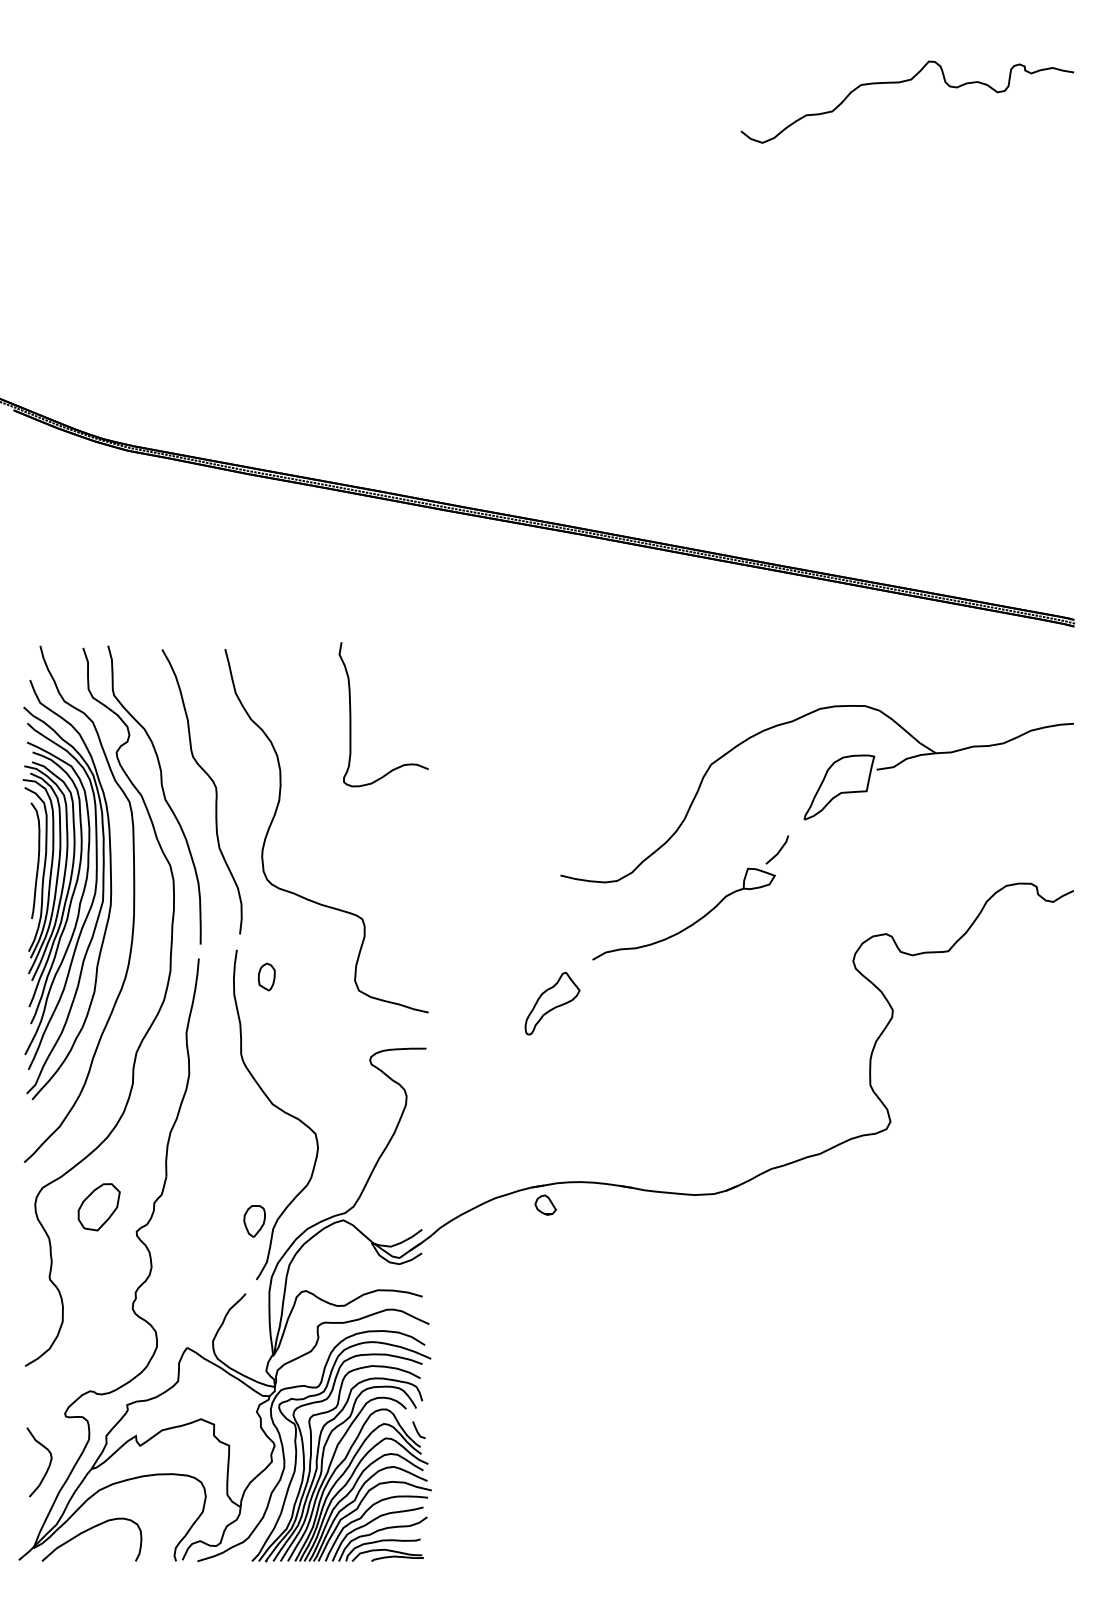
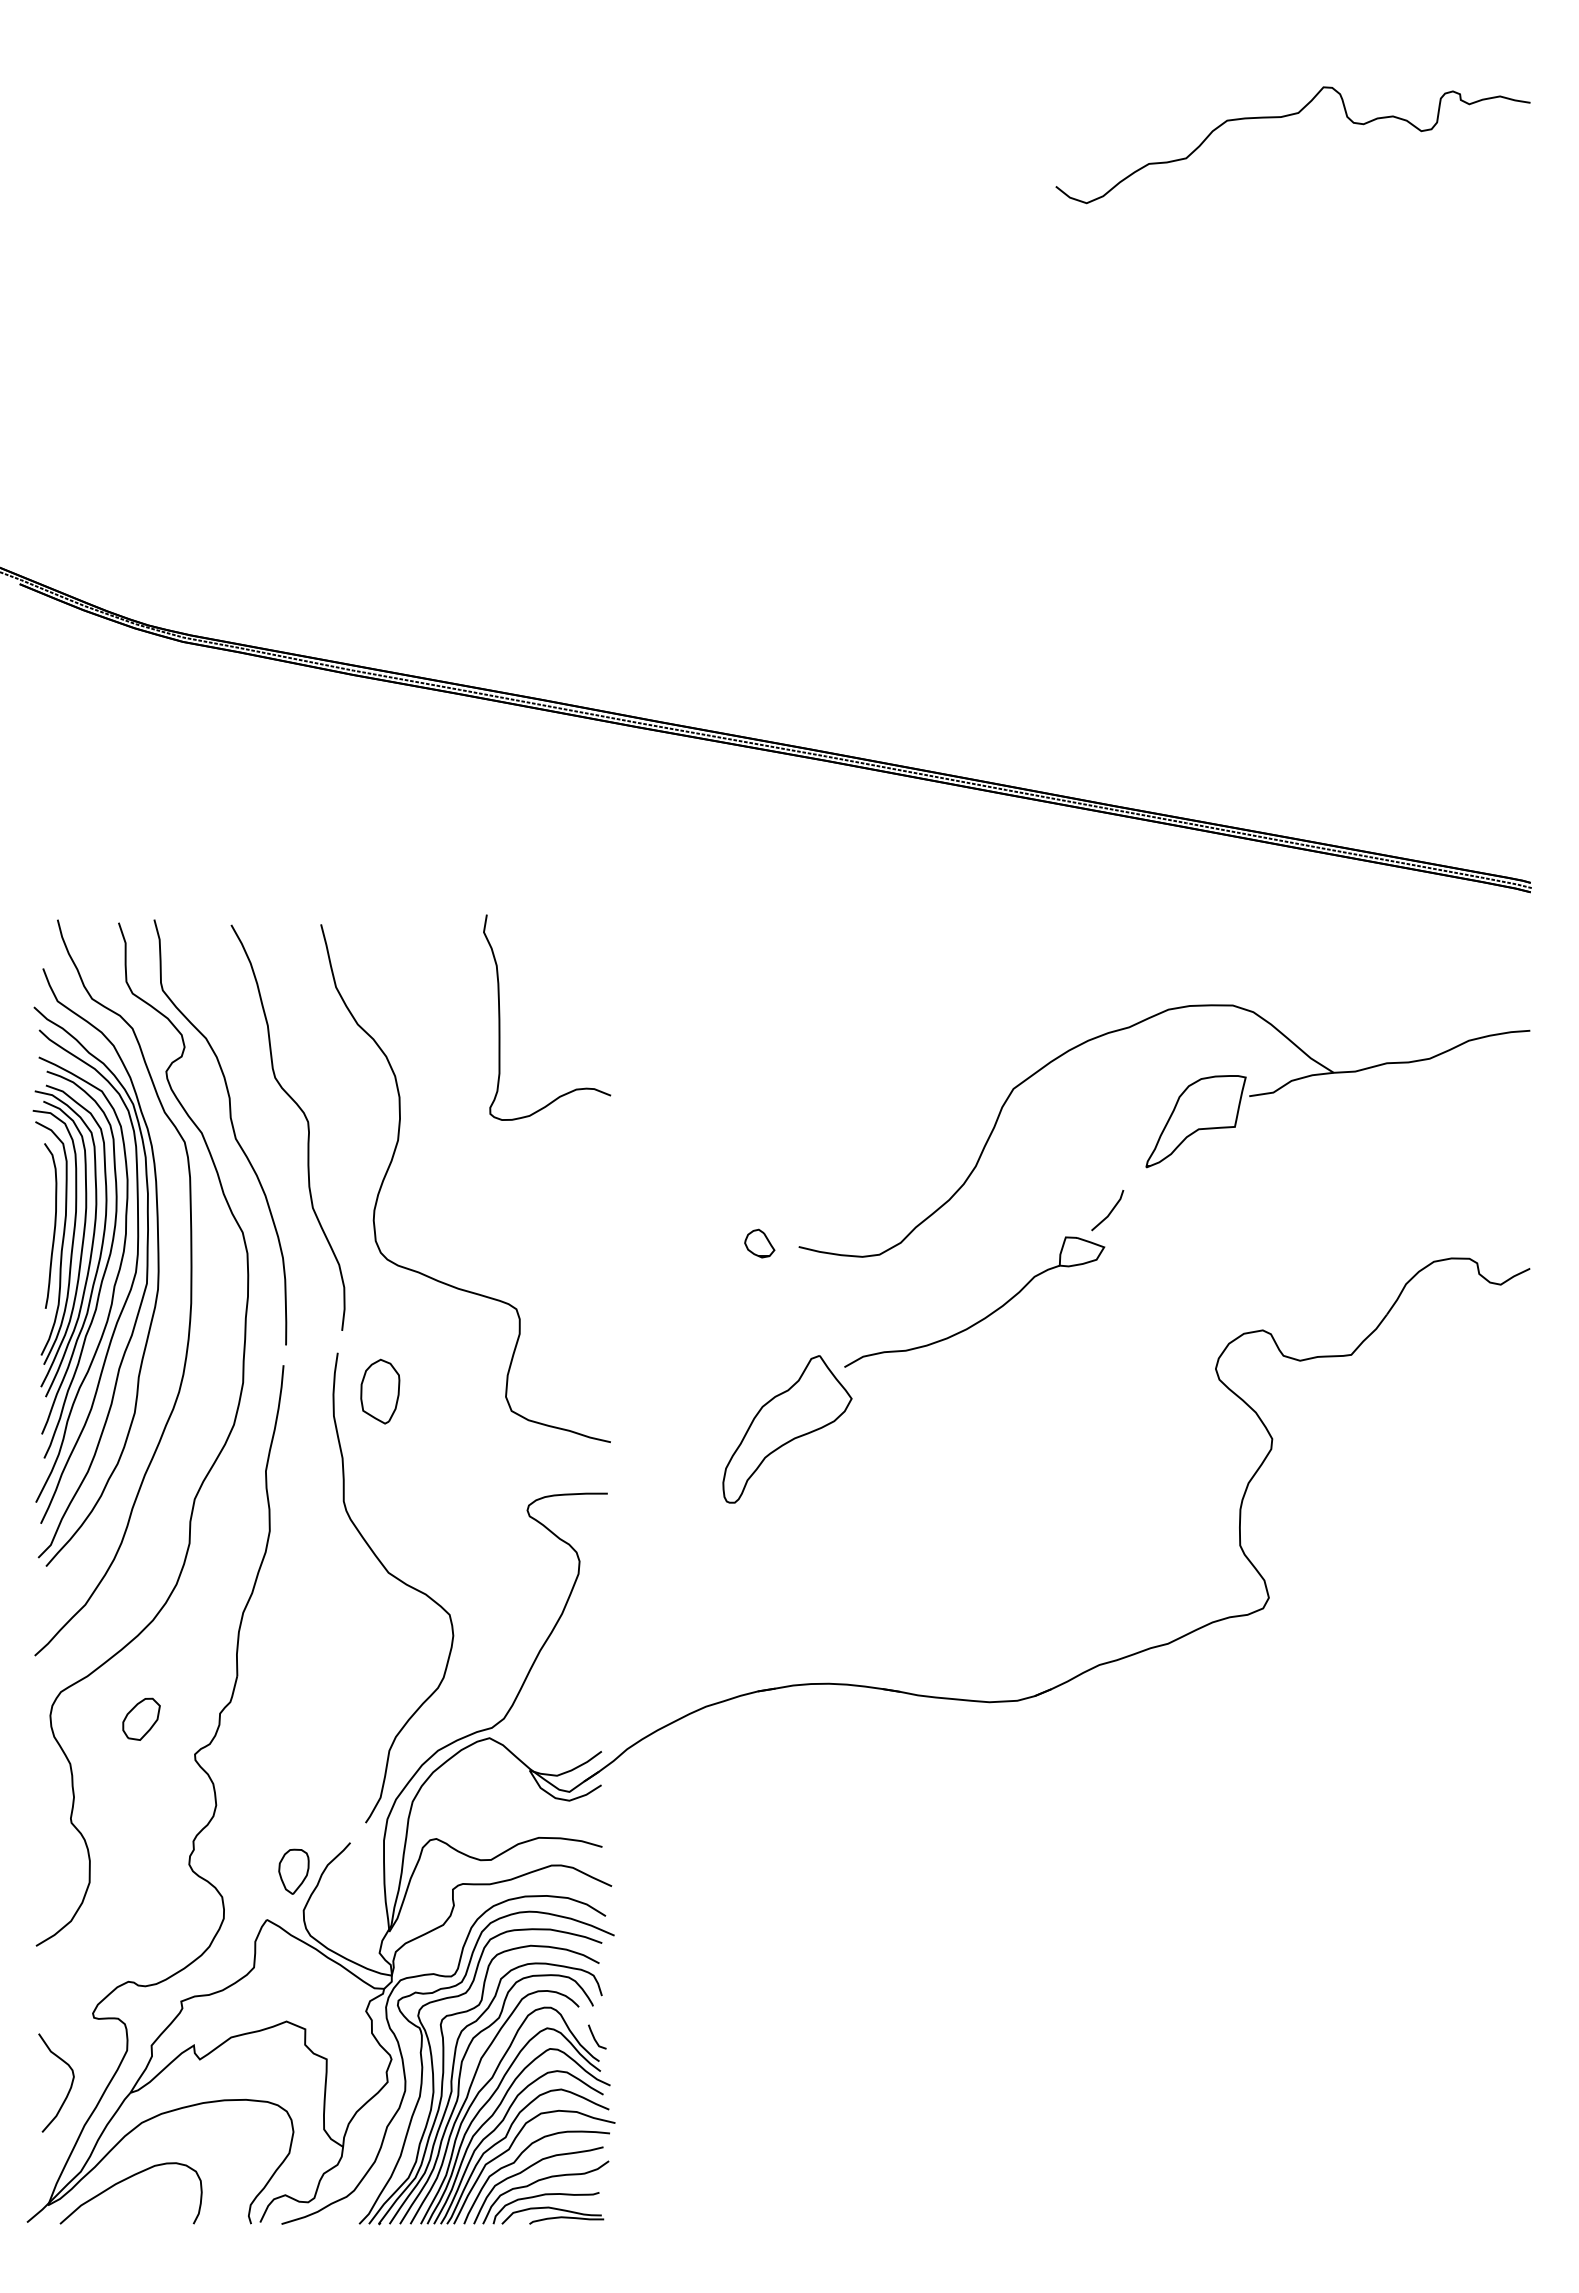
part: (266, 976) -> (380, 1391), size x1.67
part: (552, 1003) -> (787, 1429), size x1.67
part: (545, 1205) -> (759, 1243), moved
part: (99, 1206) -> (141, 1718), size x0.62
part: (254, 1221) -> (293, 1871), moved

